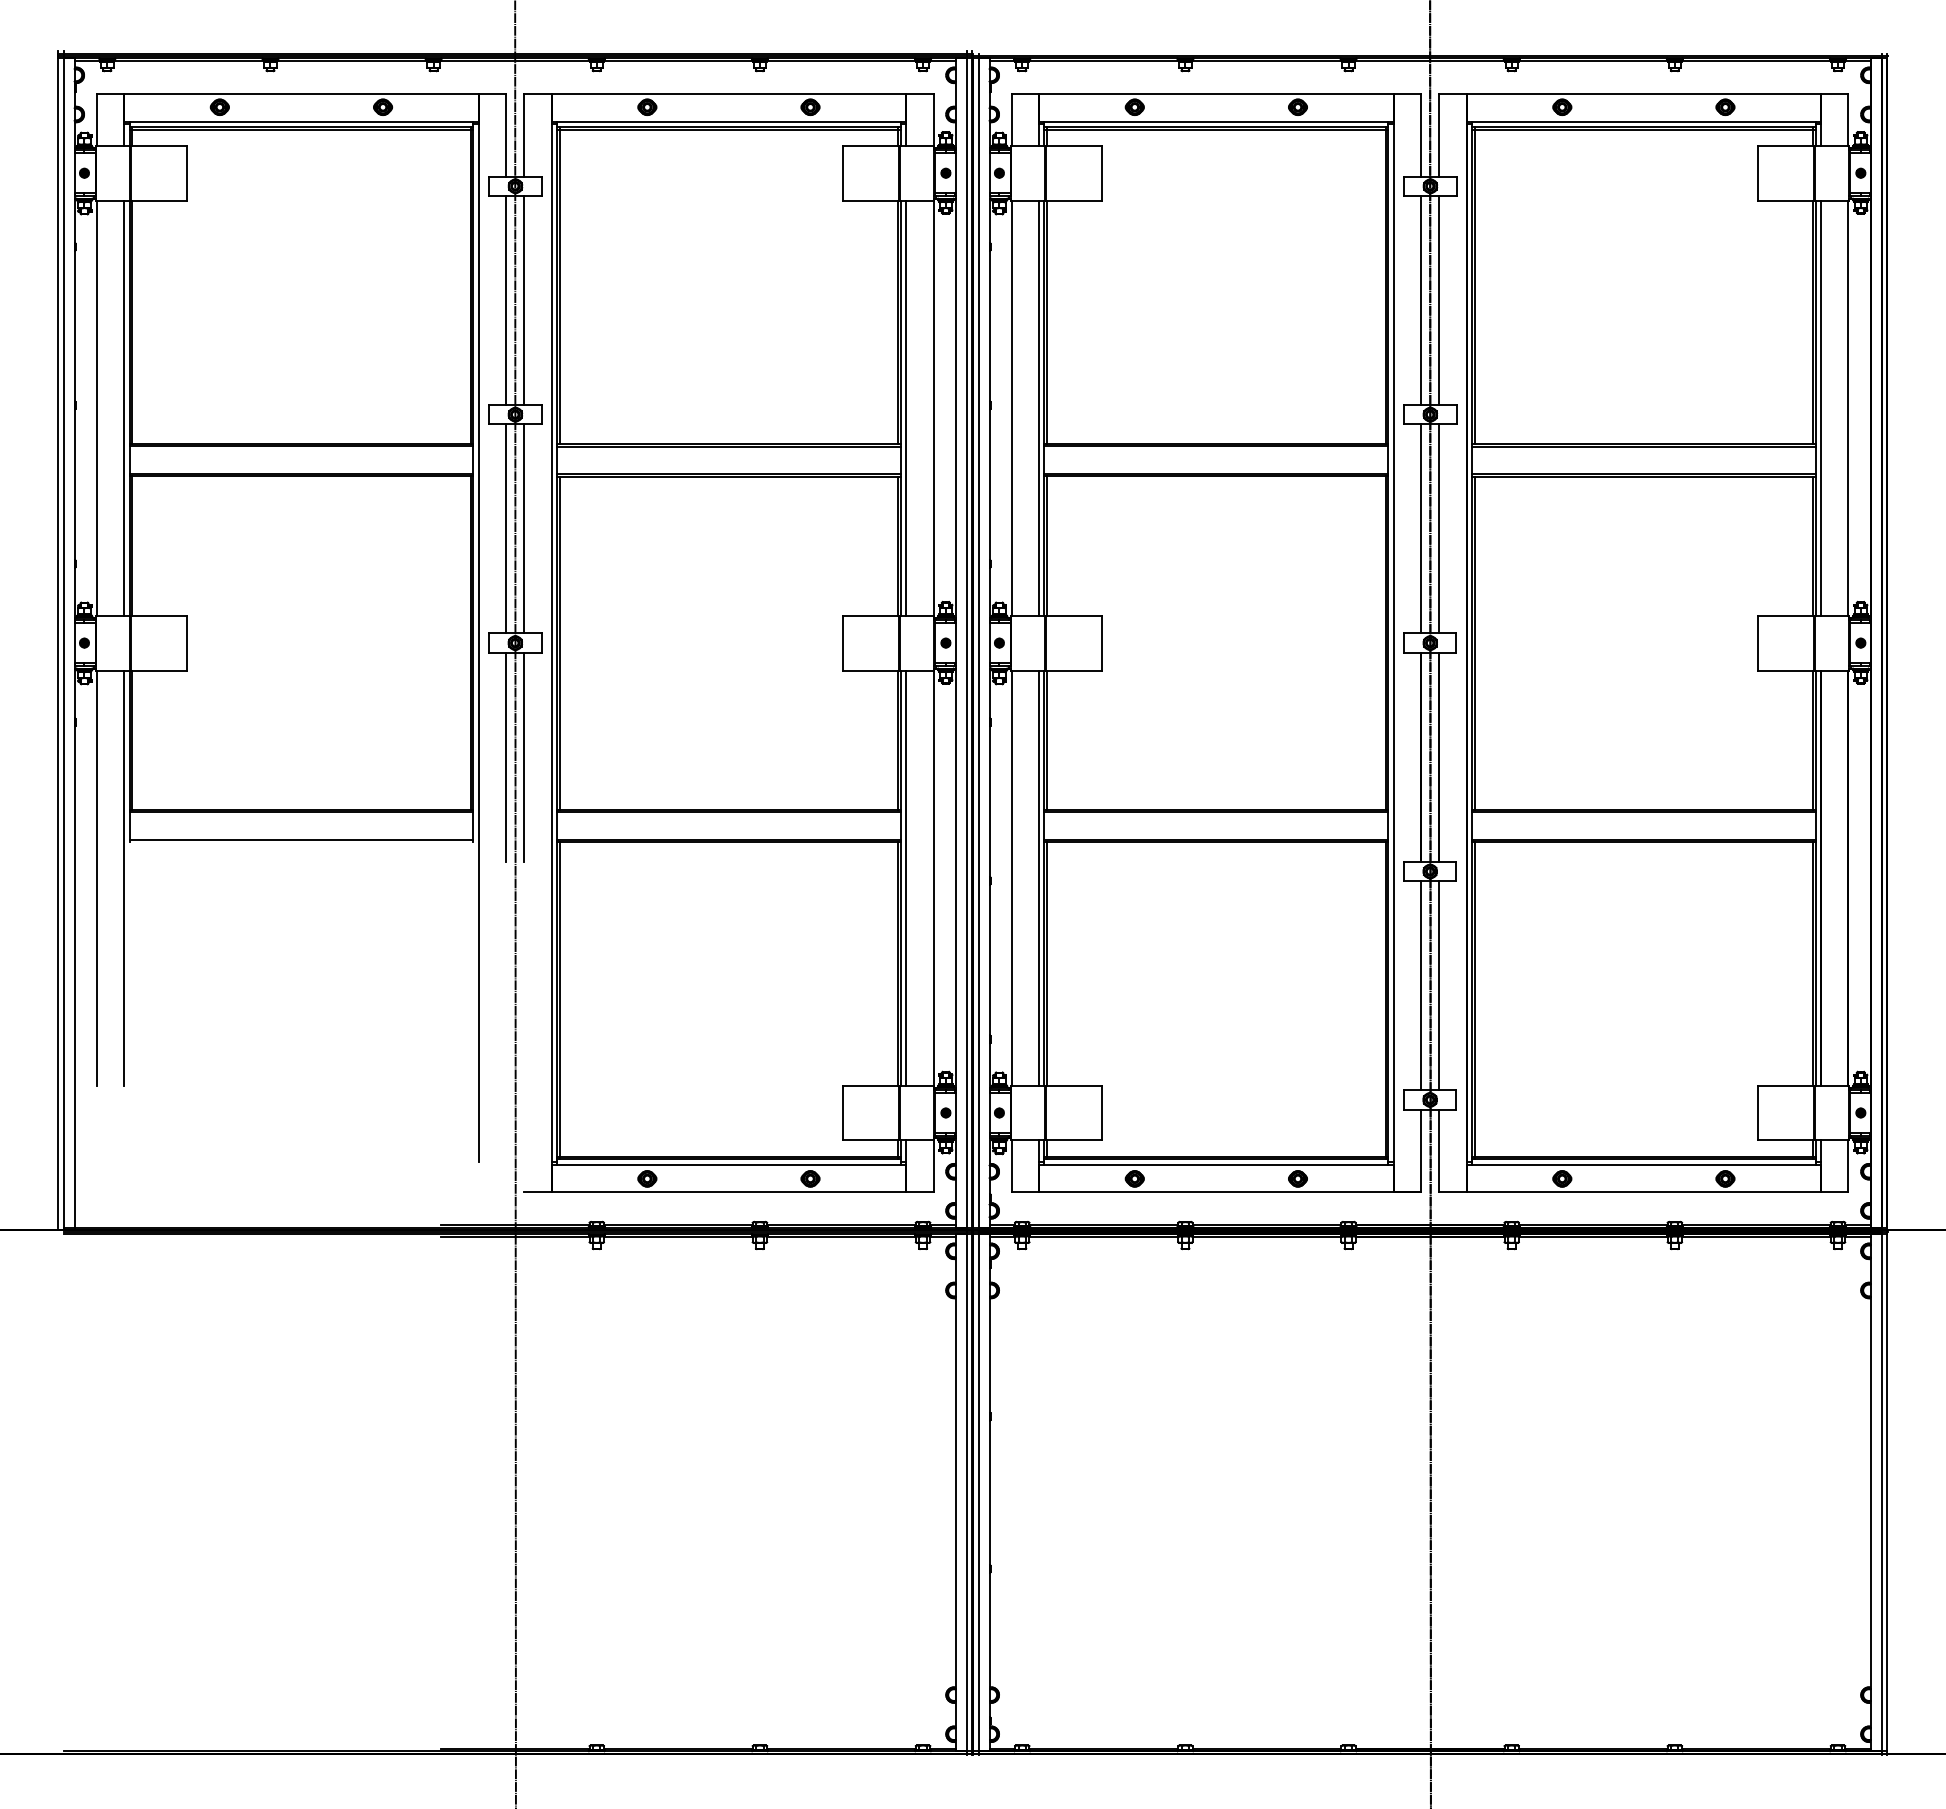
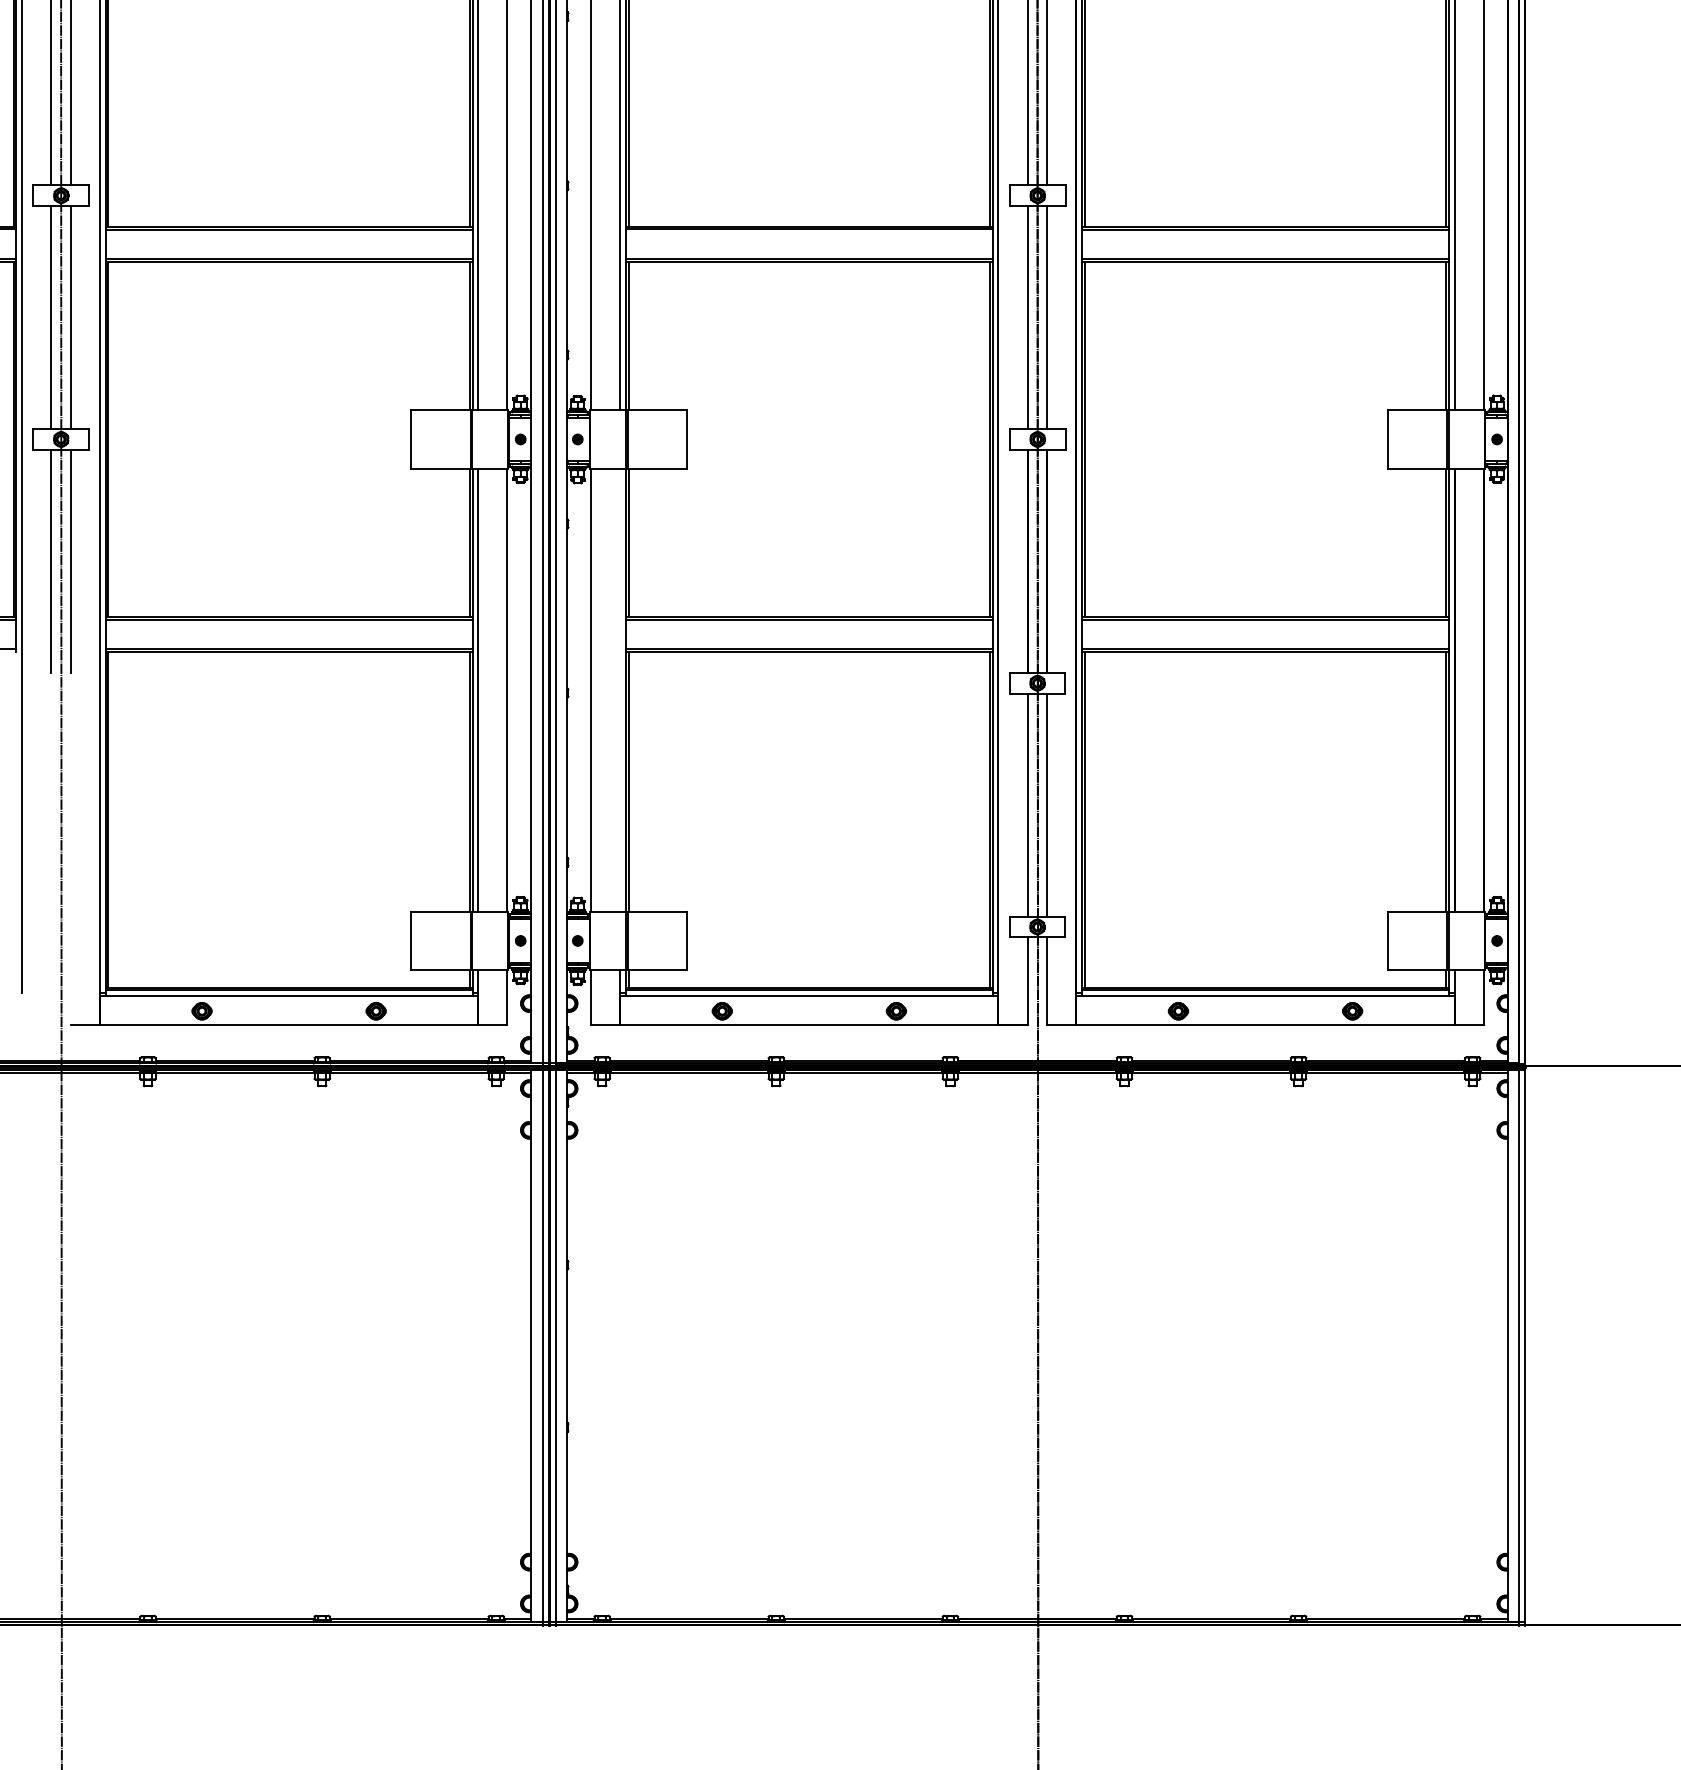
line: (1039, 877) -> (620, 689), removed

